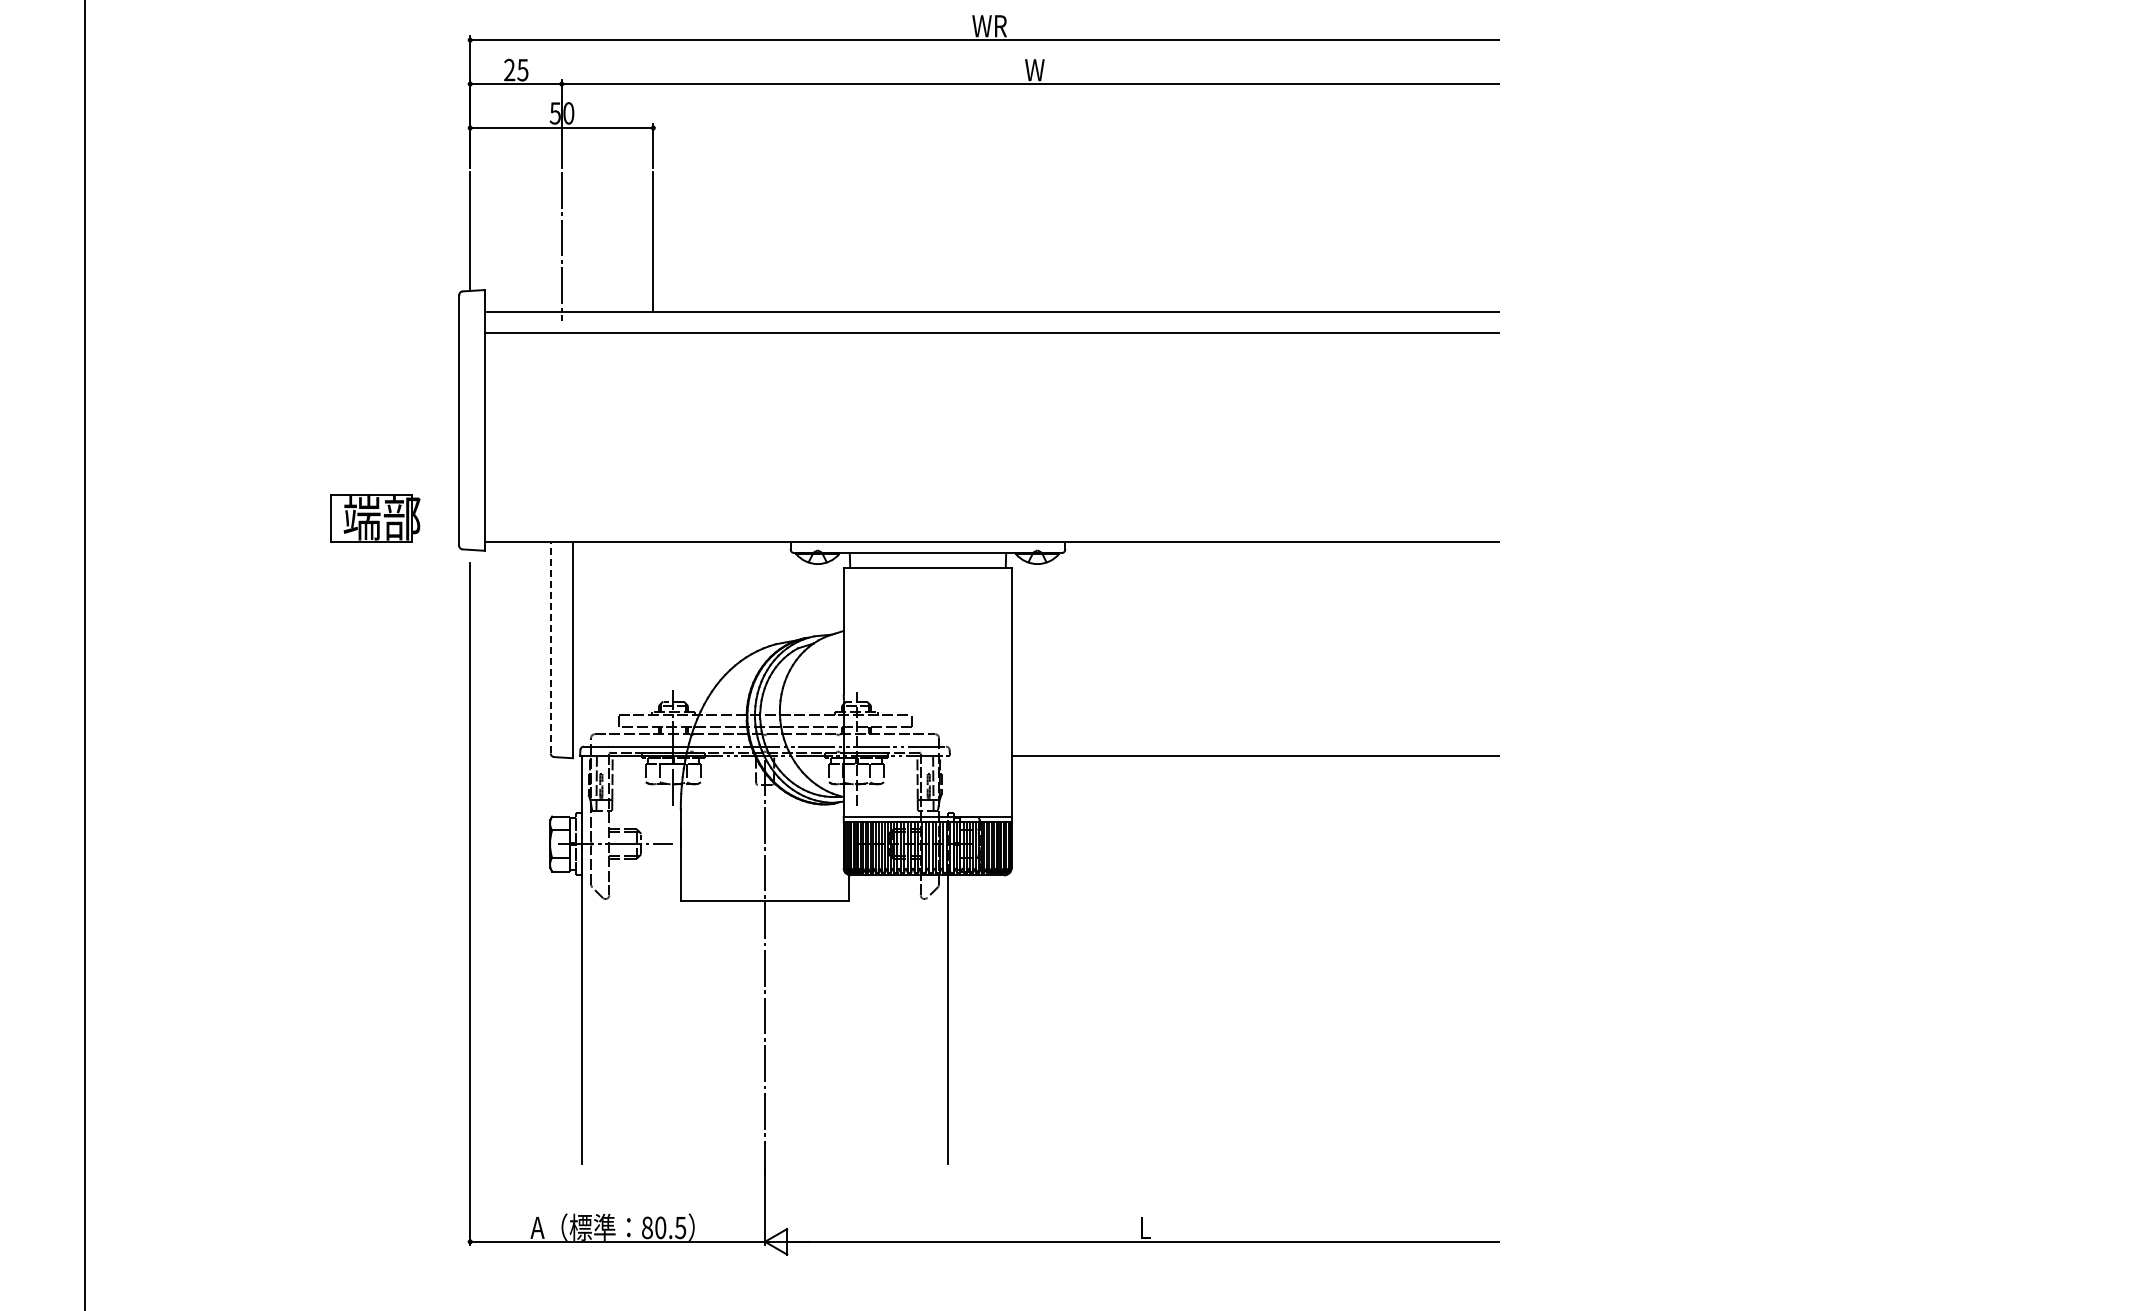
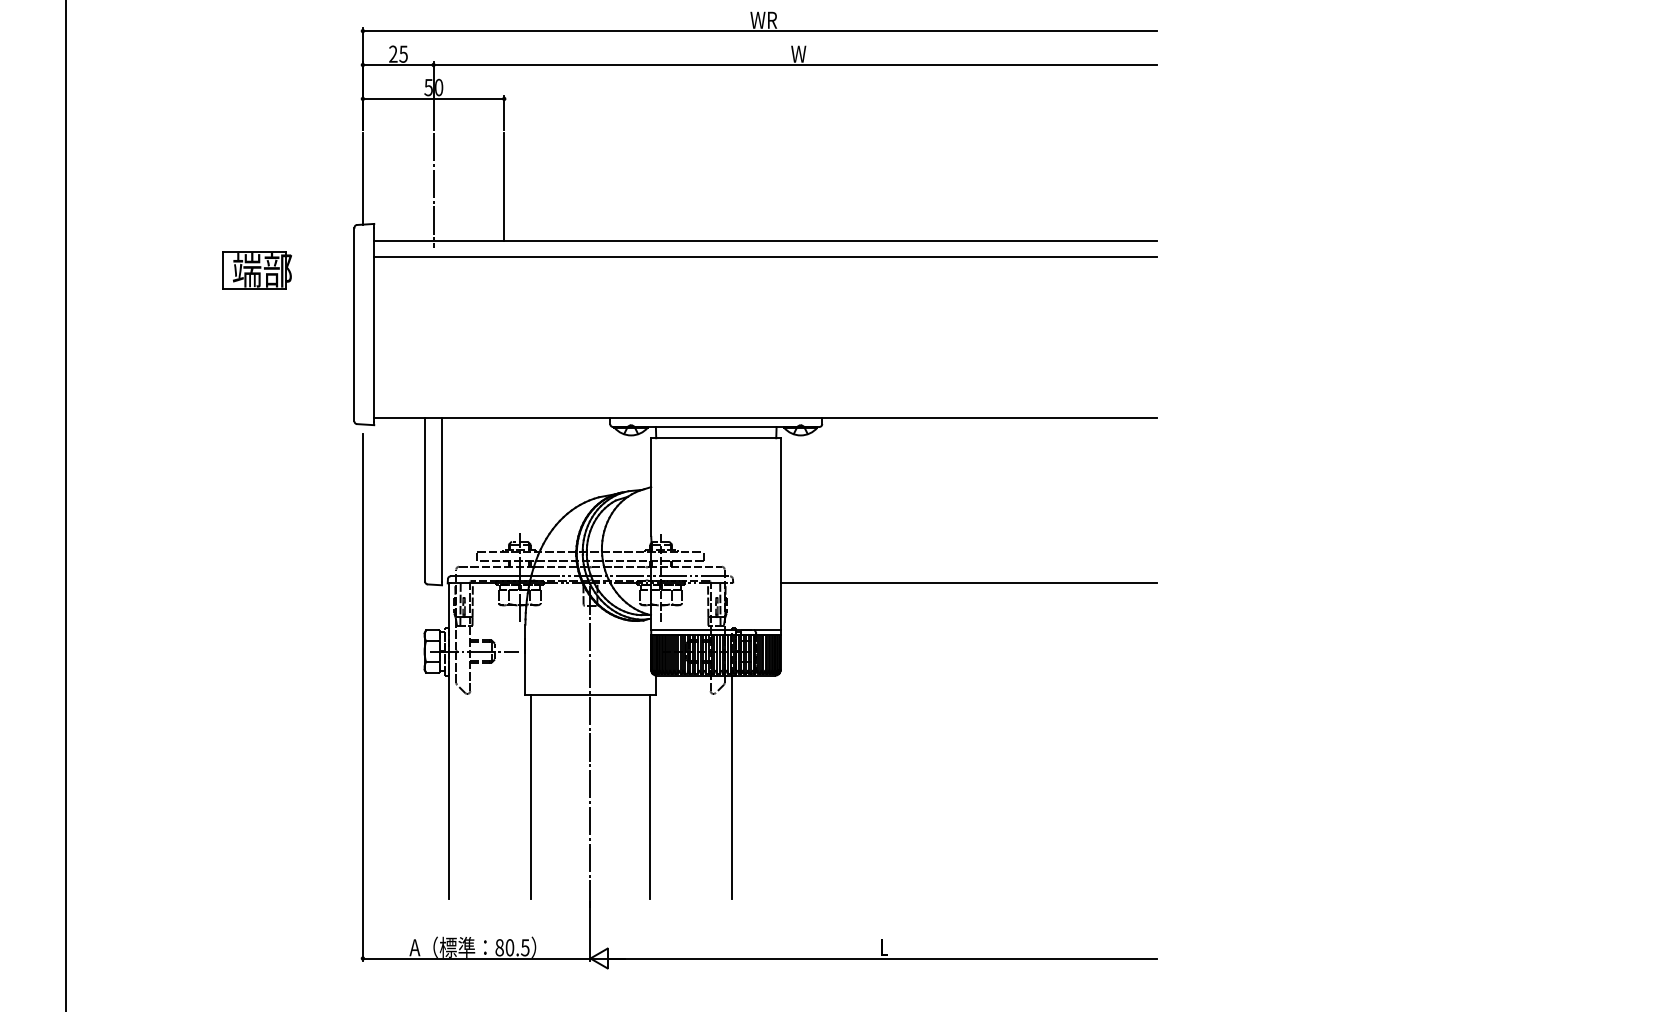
part: (375, 518) -> (257, 270), moved
line: (550, 647) -> (424, 499), dashed -> solid
line: (688, 1032) -> (531, 796), added
line: (841, 1032) -> (649, 796), added

